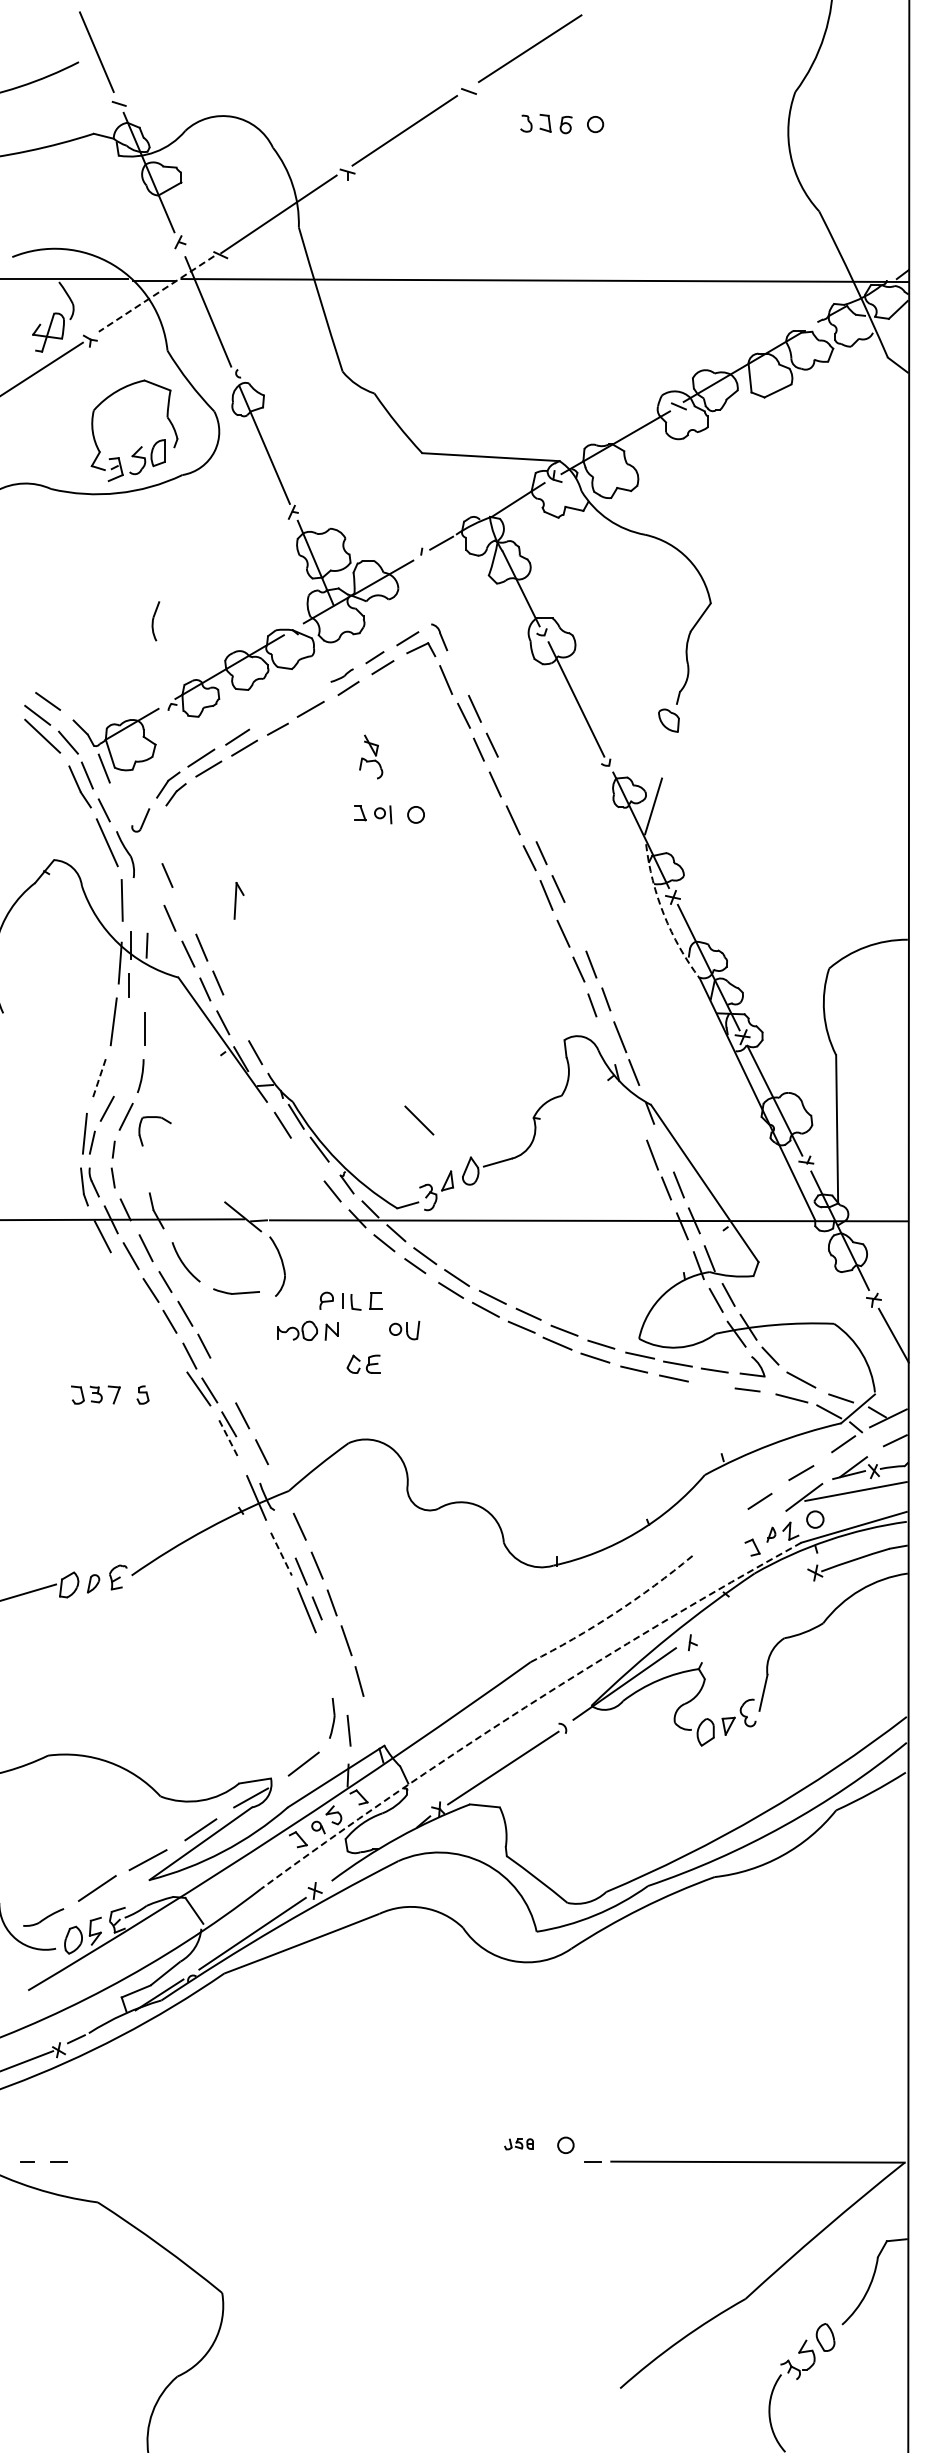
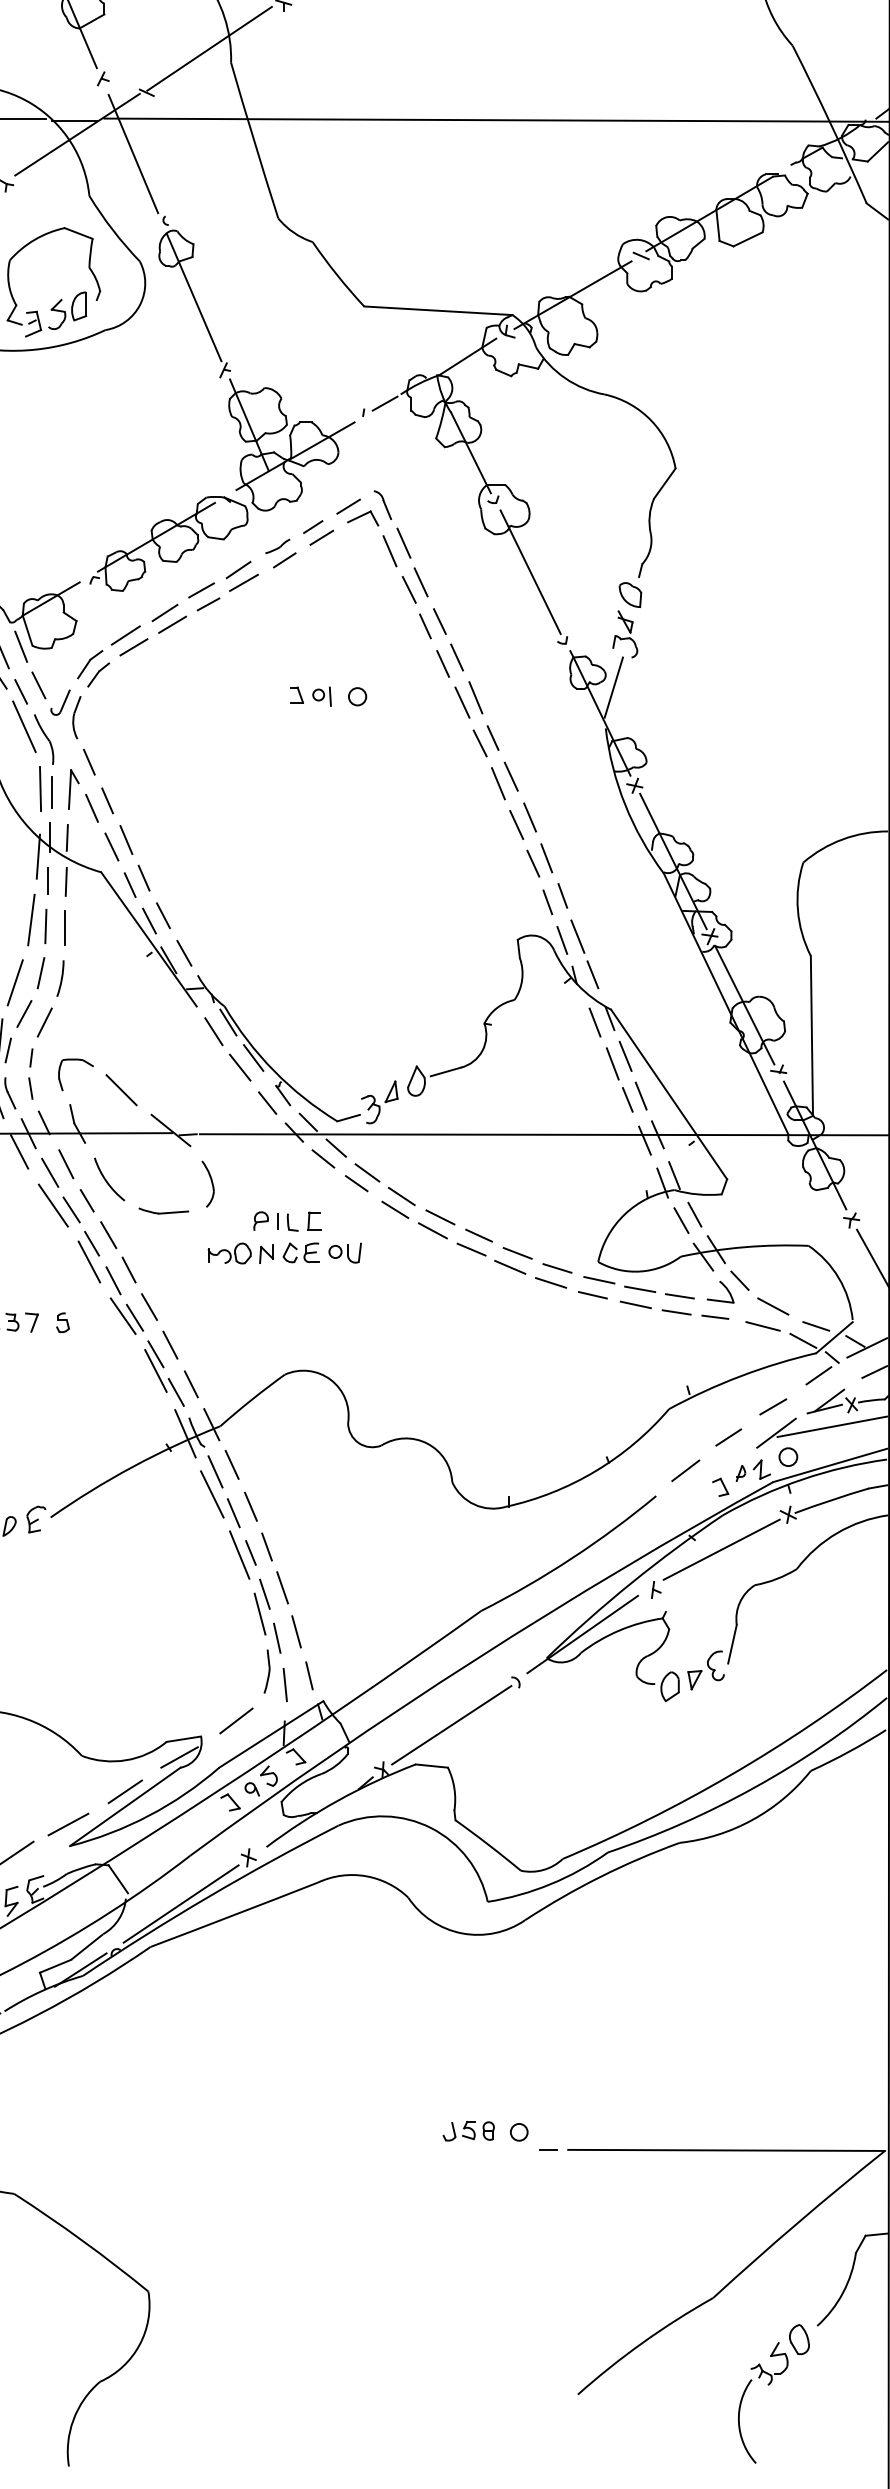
line: (156, 293) -> (77, 134), dashed -> solid
part: (155, 621) -> (76, 717), moved
line: (459, 672) -> (404, 543), added
line: (305, 697) -> (238, 570), added
line: (271, 715) -> (201, 589), added
part: (371, 756) -> (625, 633), moved
line: (507, 778) -> (456, 657), added
line: (120, 804) -> (38, 685), added
line: (525, 815) -> (475, 697), added
part: (238, 900) -> (73, 789), moved
line: (132, 903) -> (51, 792), added
line: (184, 910) -> (107, 799), added
arc: (664, 914) -> (625, 804), dashed -> solid
line: (575, 926) -> (529, 817), added
line: (145, 986) -> (65, 881), added
line: (236, 1017) -> (163, 915), added
line: (126, 1027) -> (45, 926), added
line: (605, 1040) -> (561, 940), added
line: (122, 1070) -> (40, 972), added
line: (98, 1080) -> (14, 983), dashed -> solid
line: (636, 1116) -> (595, 1022), added
part: (157, 1118) -> (78, 1061), moved
line: (419, 1120) -> (121, 1090), moved
line: (664, 1147) -> (625, 1055), added
line: (306, 1158) -> (239, 1067), added
part: (277, 1266) -> (208, 1184), size x0.71
line: (133, 1286) -> (52, 1205), added
line: (167, 1338) -> (89, 1261), added
part: (363, 1363) -> (300, 1252), moved
line: (223, 1380) -> (149, 1307), added
line: (711, 1385) -> (676, 1312), added
line: (229, 1439) -> (156, 1370), dashed -> solid
line: (248, 1459) -> (176, 1392), added
line: (280, 1489) -> (211, 1424), added
line: (719, 1531) -> (684, 1469), added
line: (283, 1532) -> (214, 1471), added
line: (281, 1554) -> (212, 1494), dashed -> solid
line: (753, 1605) -> (721, 1549), added
arc: (614, 1613) -> (571, 1558), dashed -> solid
part: (332, 1666) -> (267, 1615), added
arc: (525, 1707) -> (475, 1659), dashed -> solid
line: (371, 1721) -> (309, 1674), added
part: (518, 2143) -> (468, 2130), size x1.67

